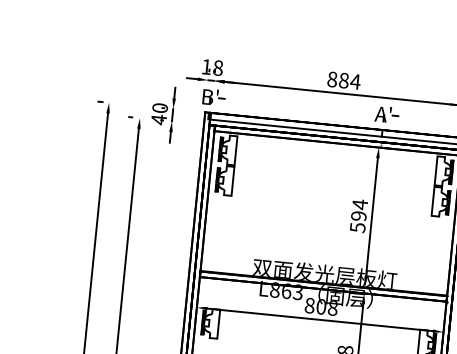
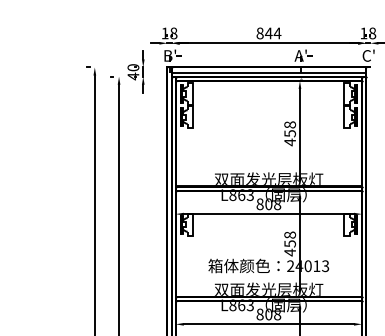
text: (343, 80) -> (268, 33), 884 -> 844
text: (359, 216) -> (290, 133), 594 -> 458

